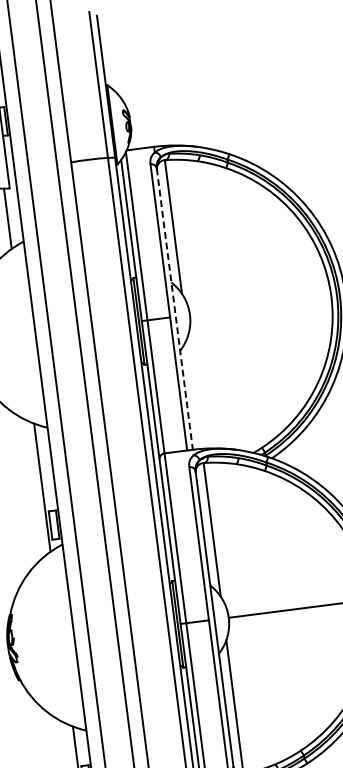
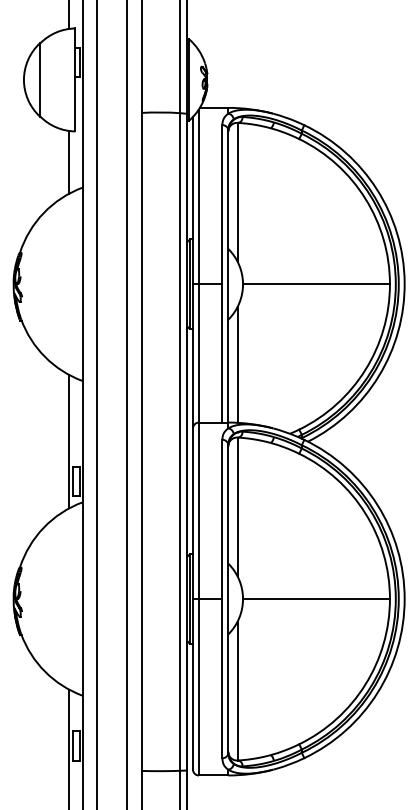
line: (260, 305) -> (316, 284), added
line: (175, 312) -> (228, 279), dashed -> solid
line: (194, 392) -> (237, 364), added

